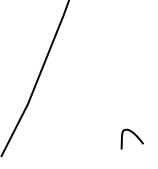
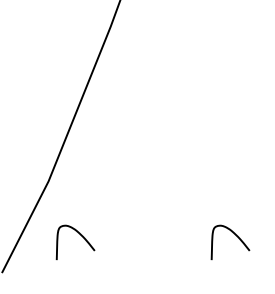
curve: (45, 135) -> (79, 235), added

